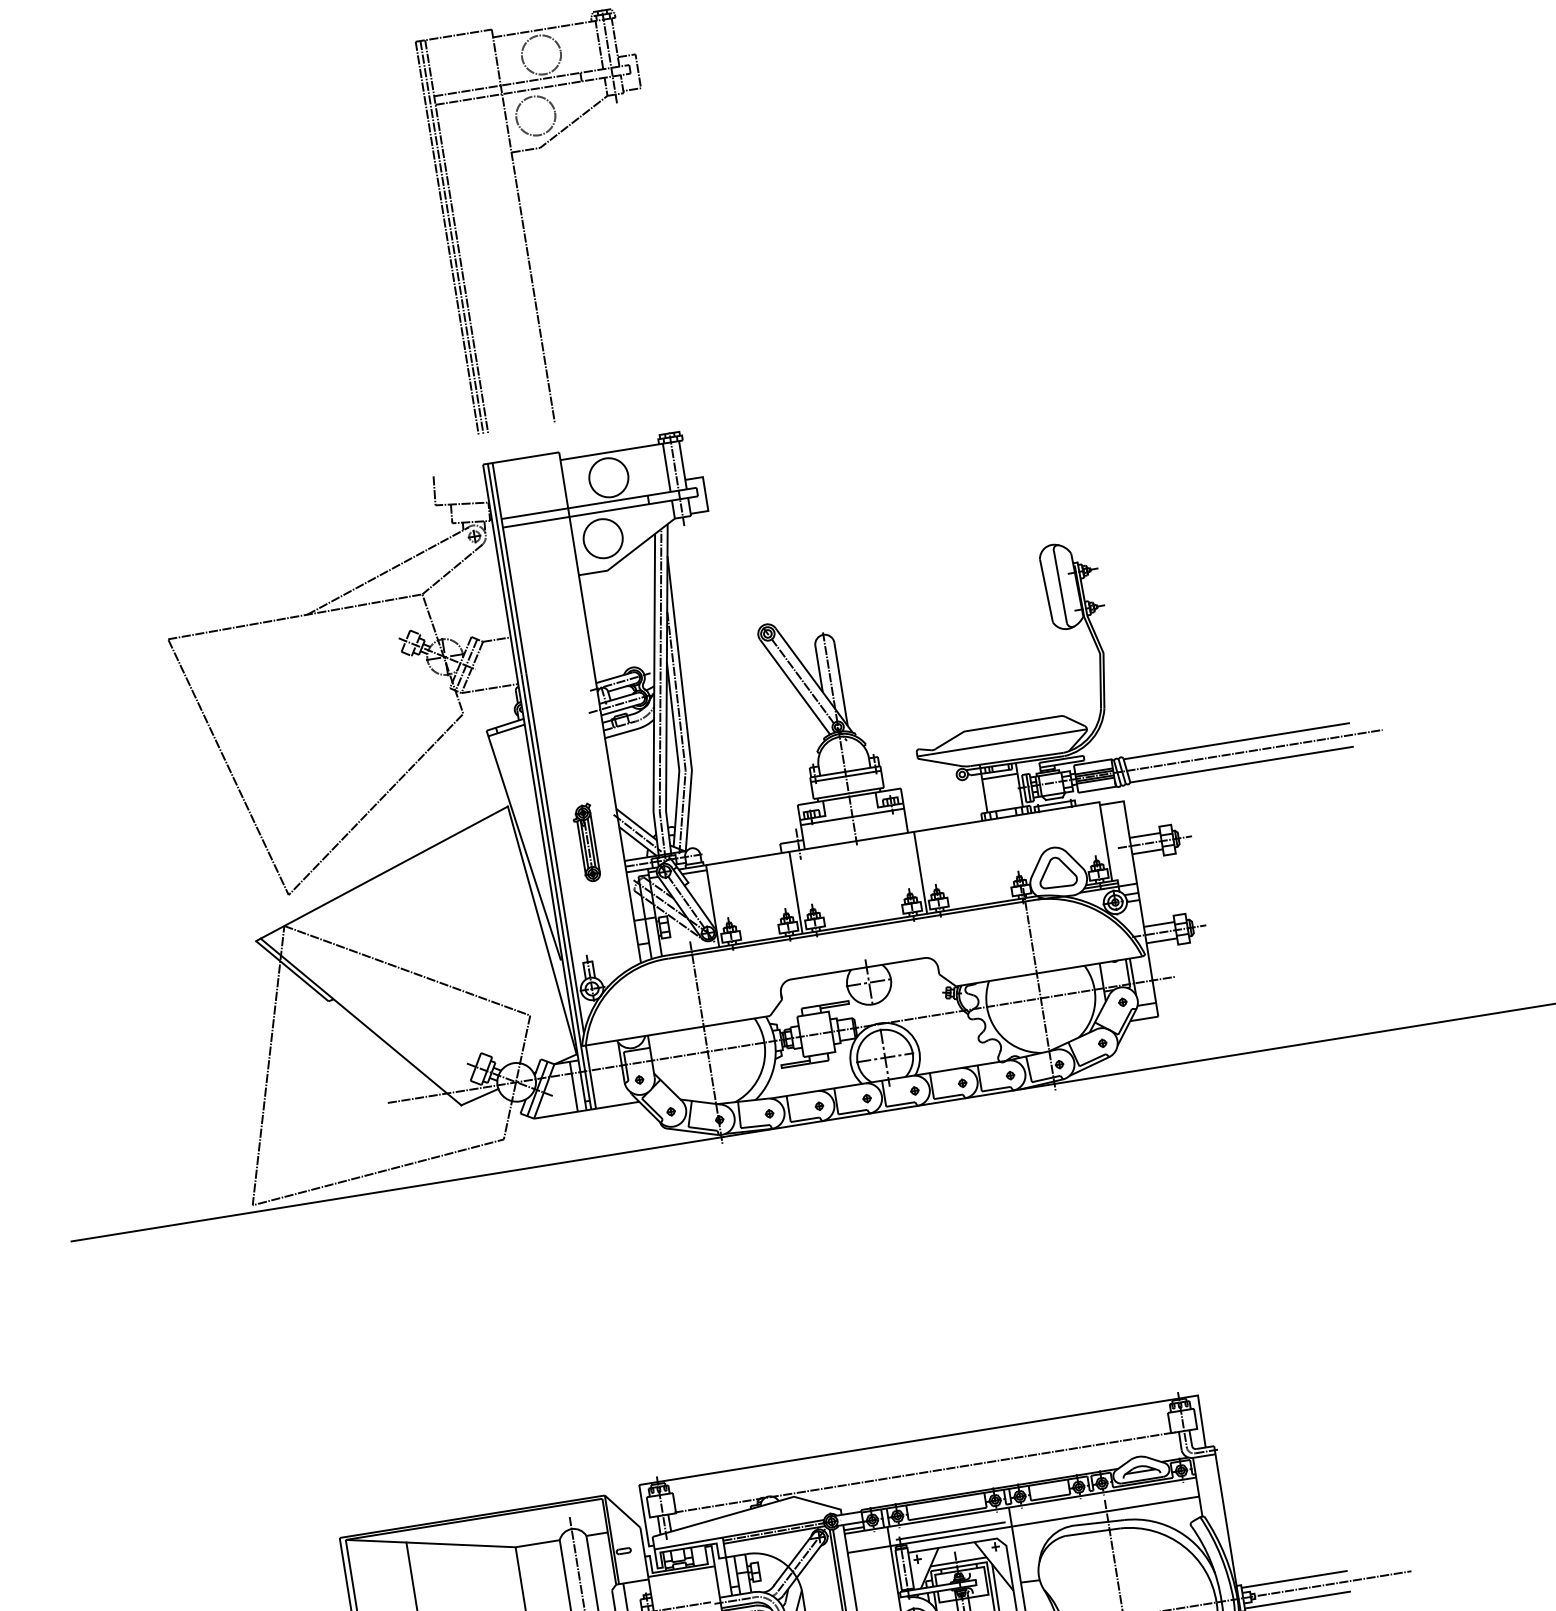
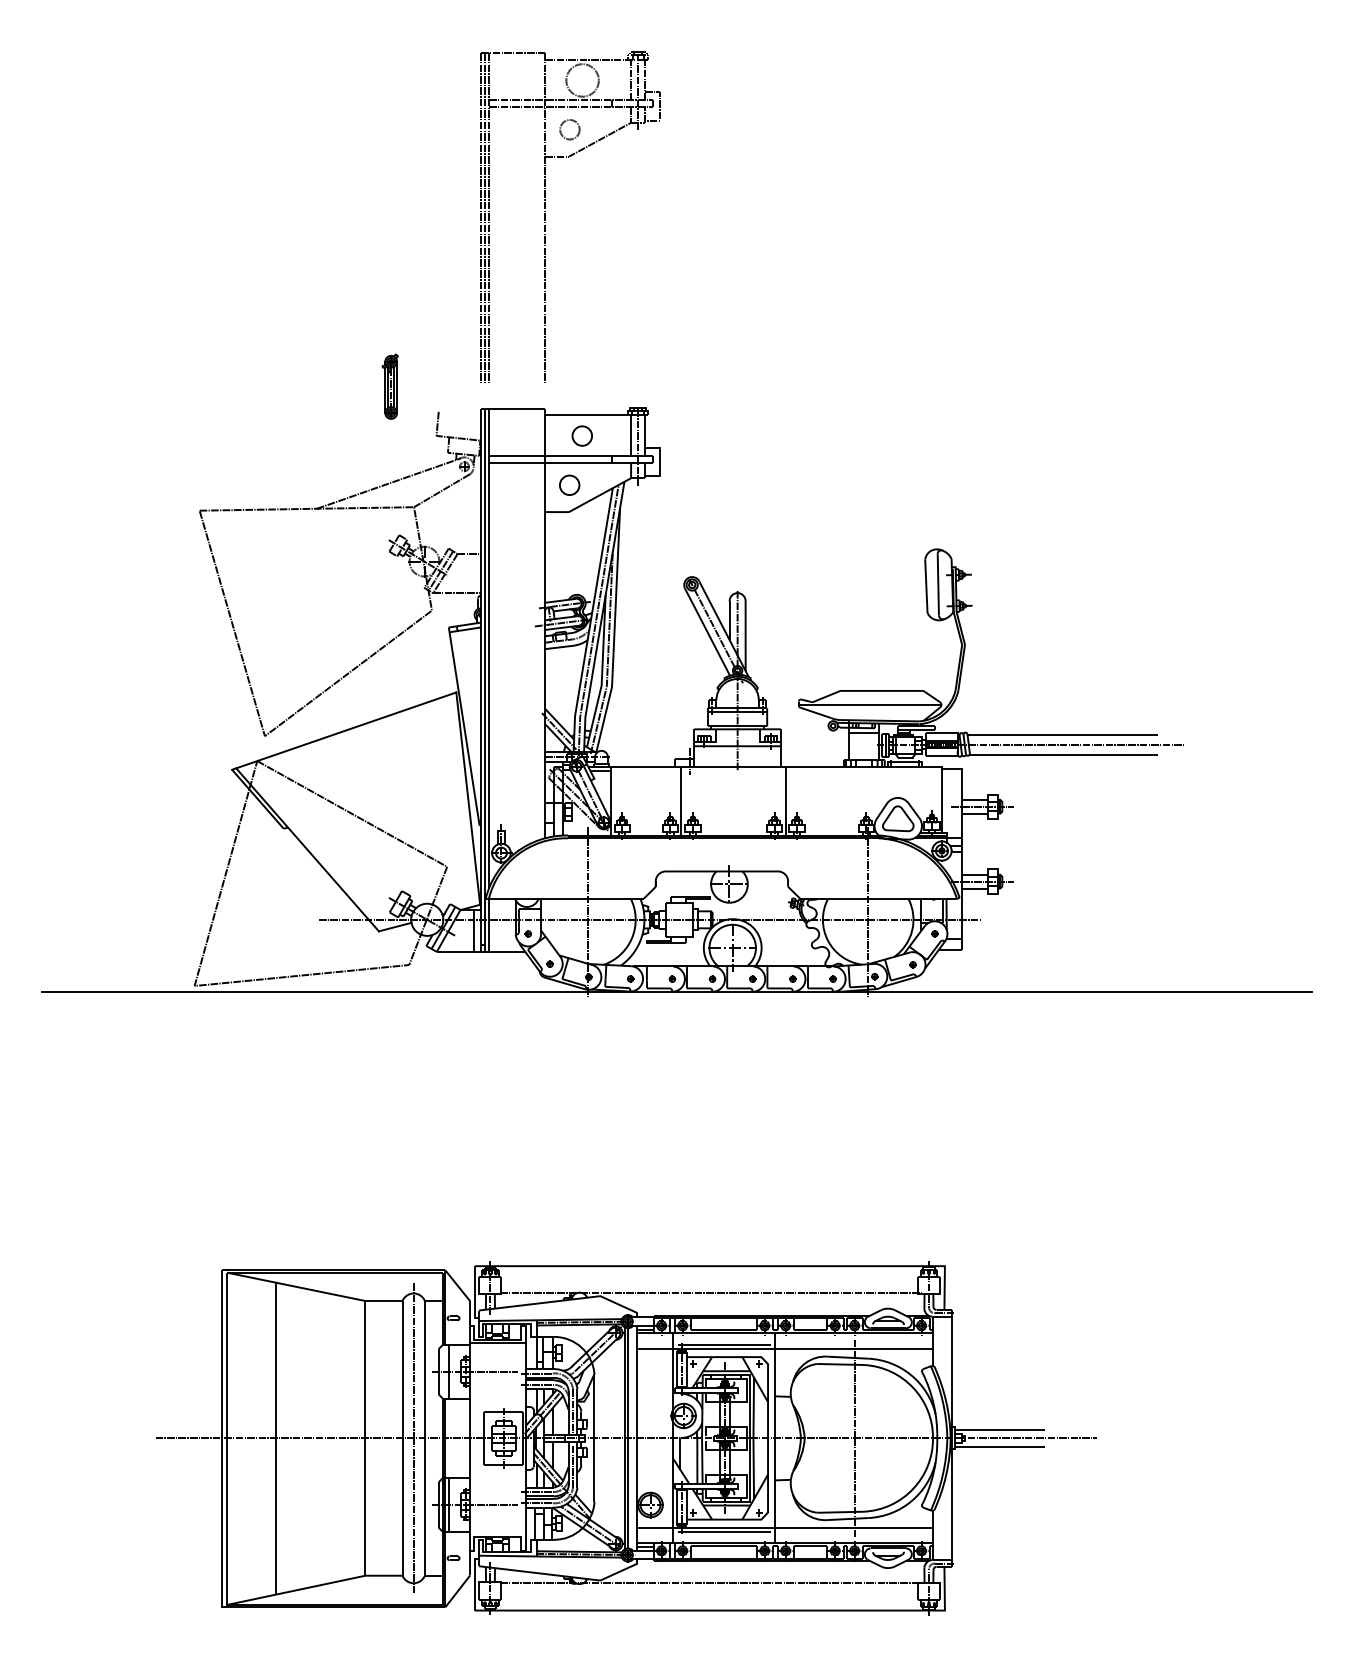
circle: (535, 115) -> (569, 129), size x0.6
circle: (608, 477) -> (582, 435), size x0.6
circle: (603, 538) -> (569, 485), size x0.6
part: (585, 842) -> (389, 386), moved

